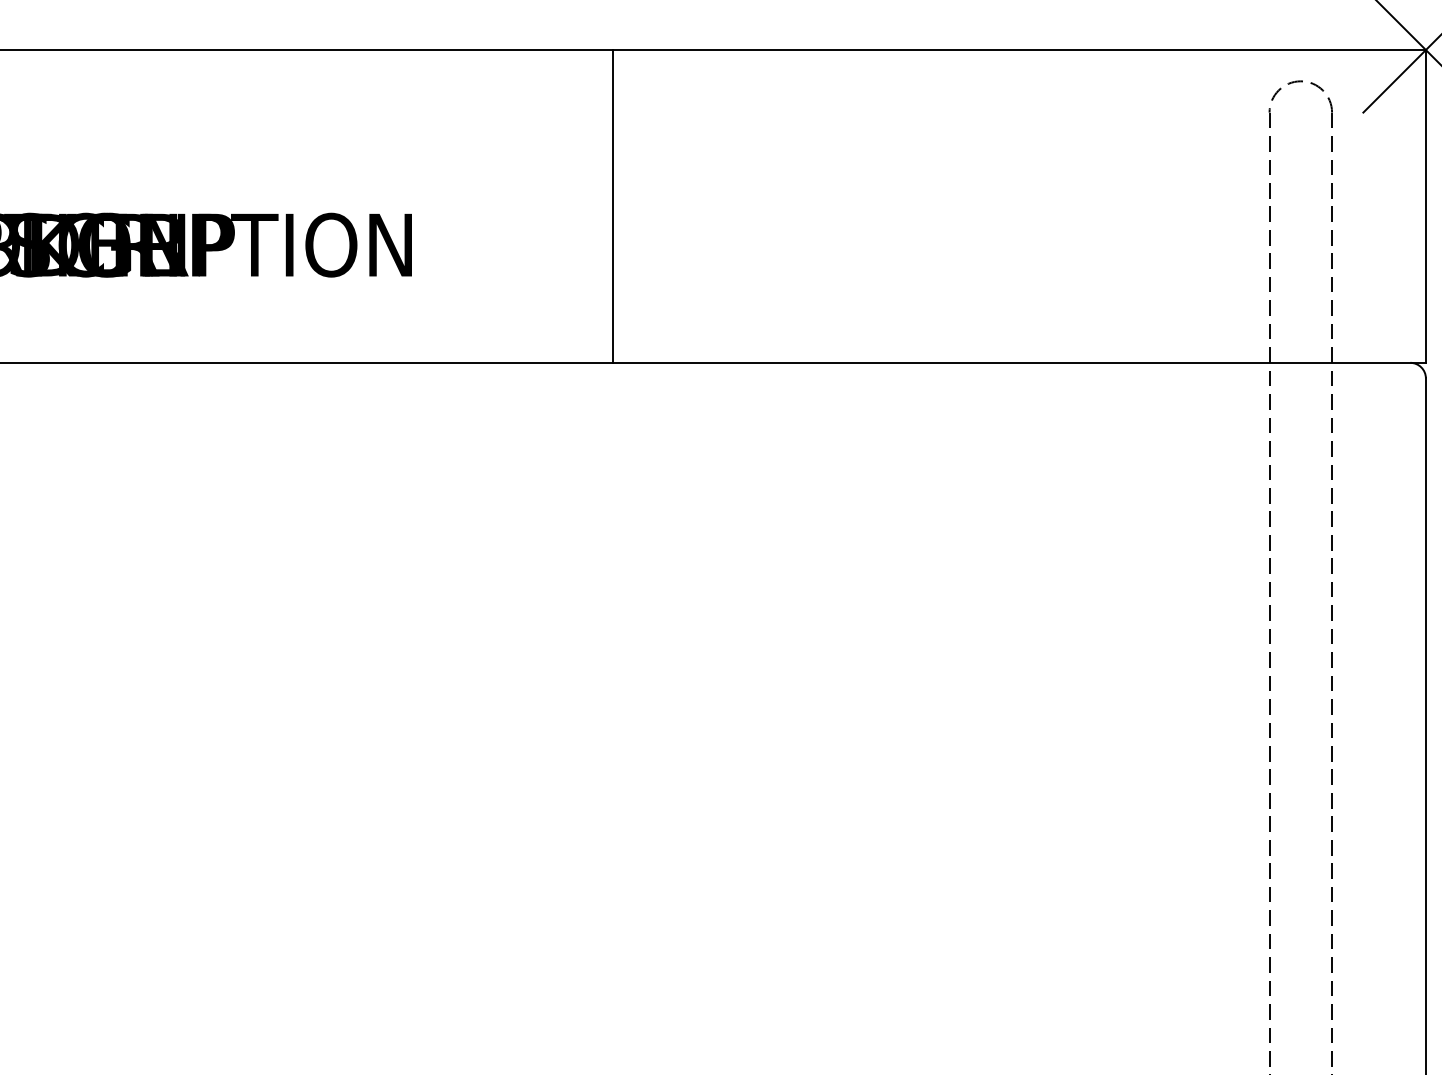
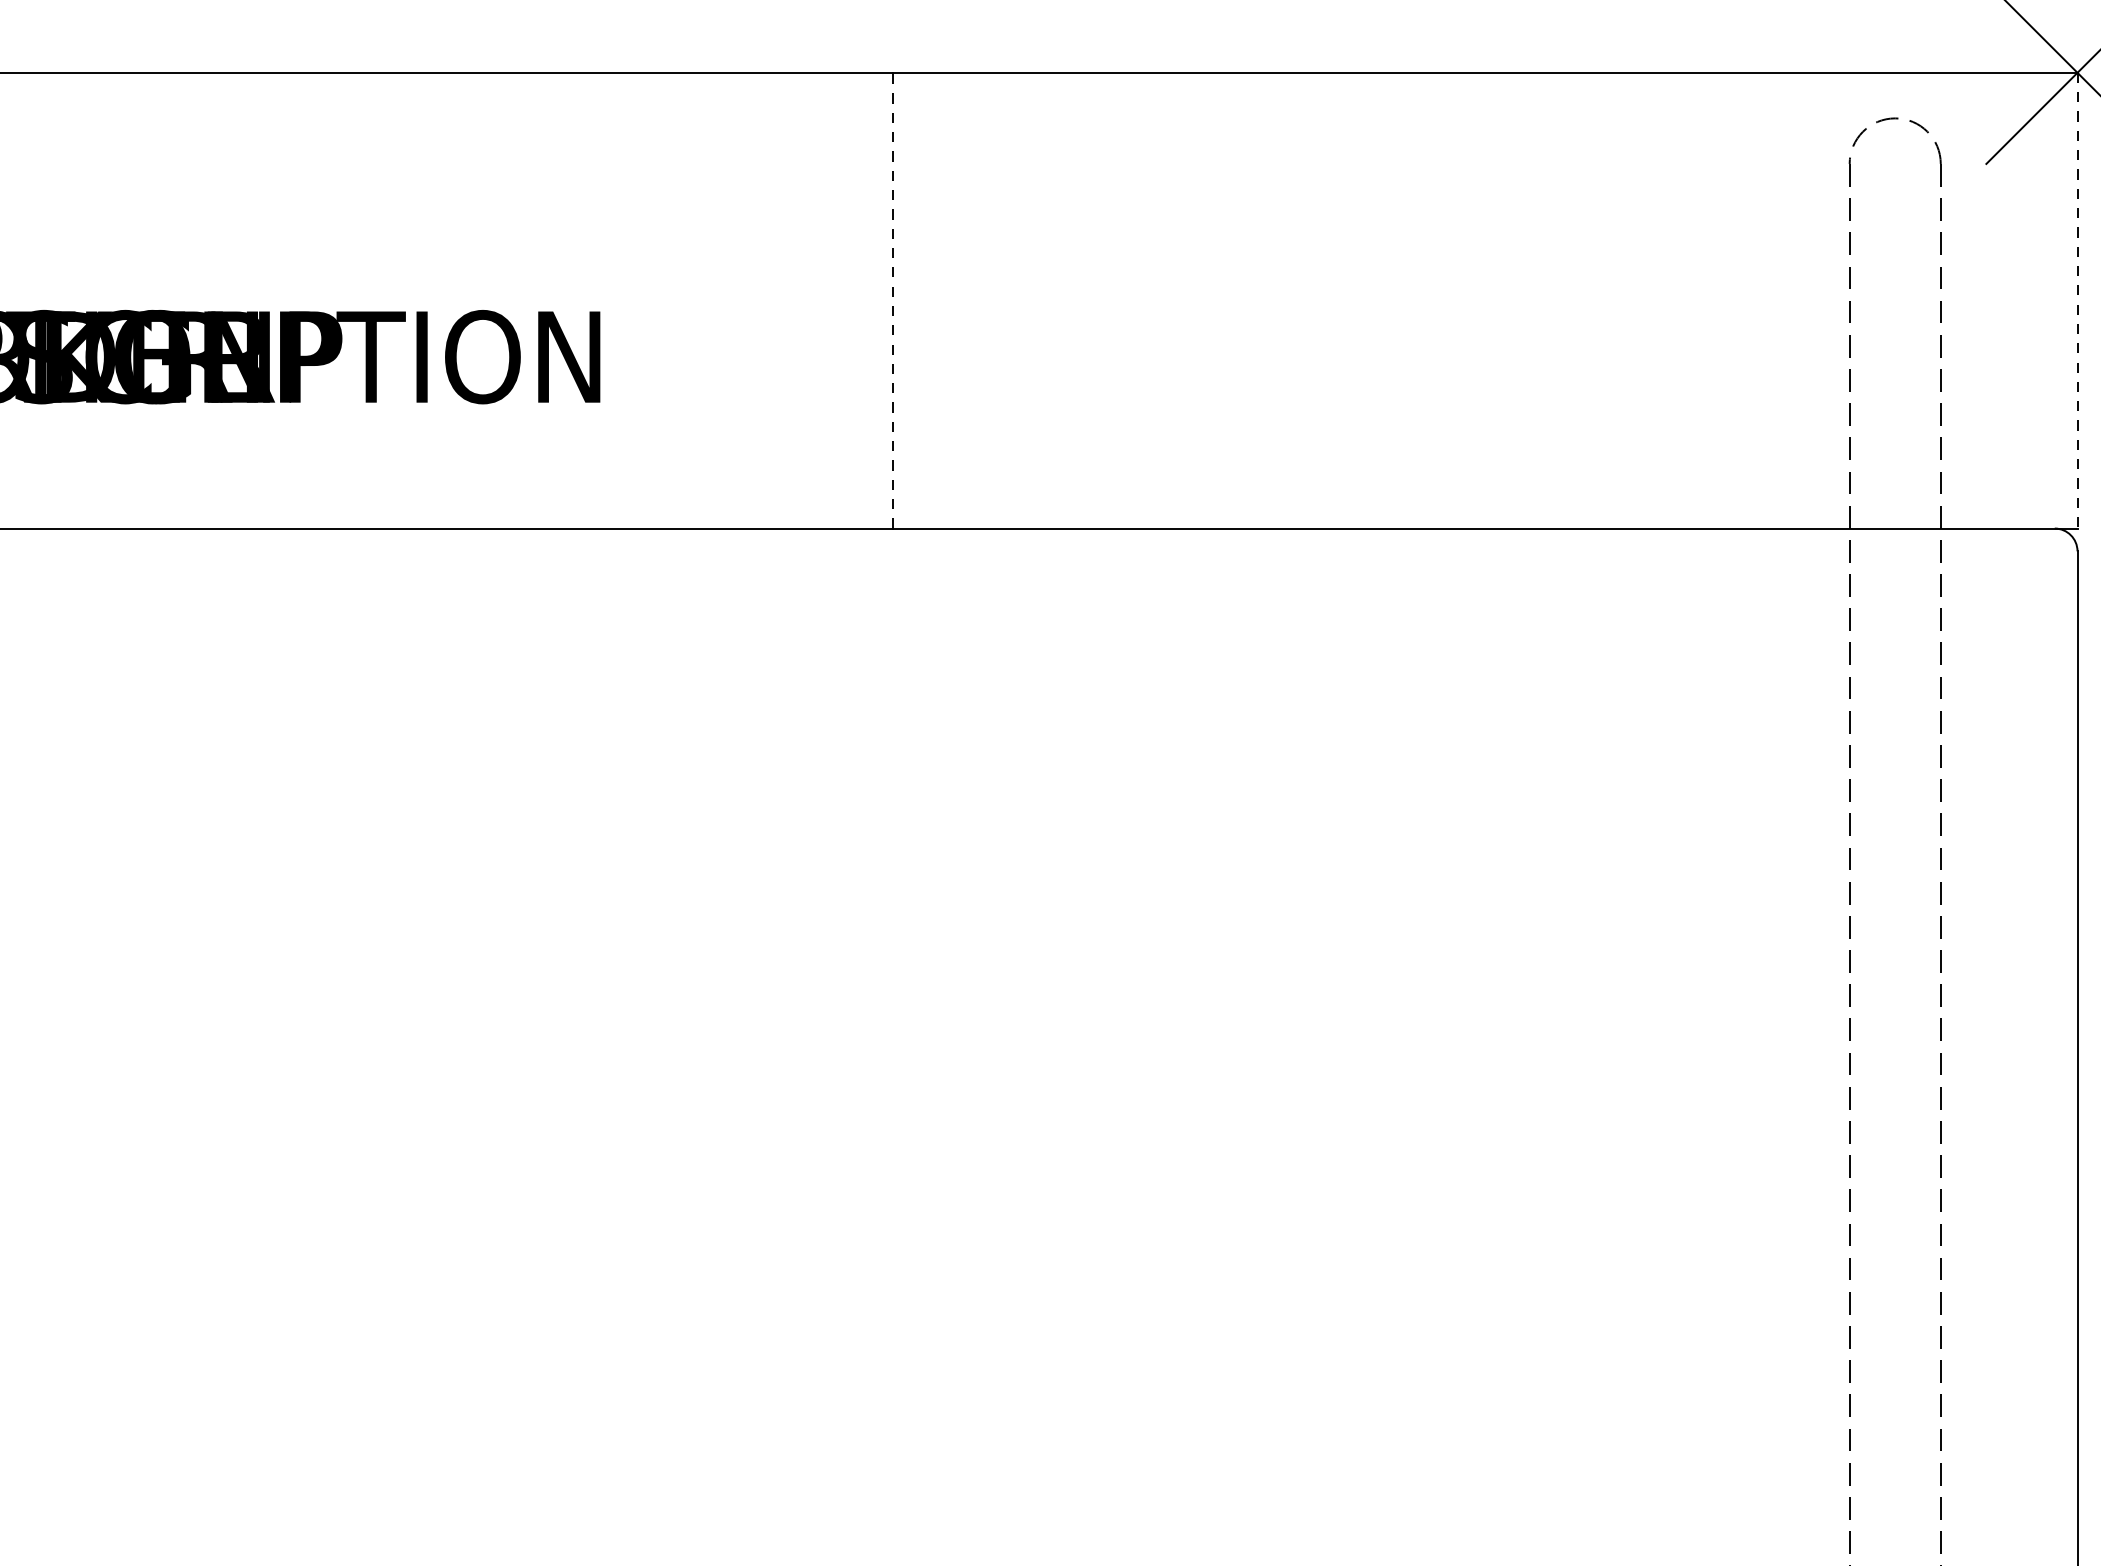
line: (612, 205) -> (892, 299), solid -> dashed
line: (1425, 206) -> (2076, 300), solid -> dashed

